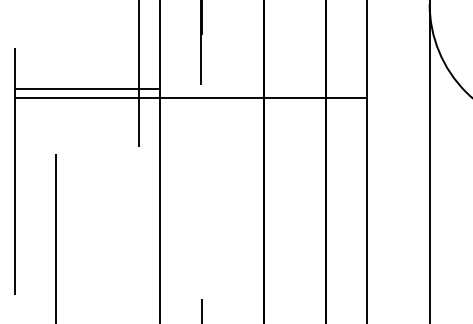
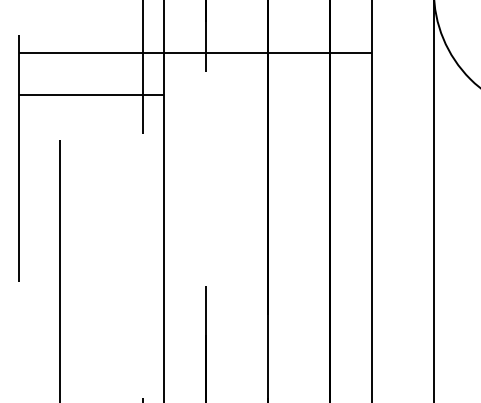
line: (87, 88) -> (91, 94), moved
line: (190, 98) -> (194, 53), moved

